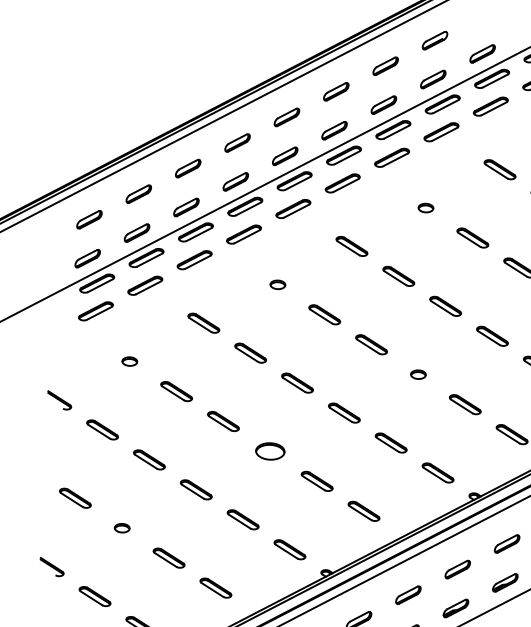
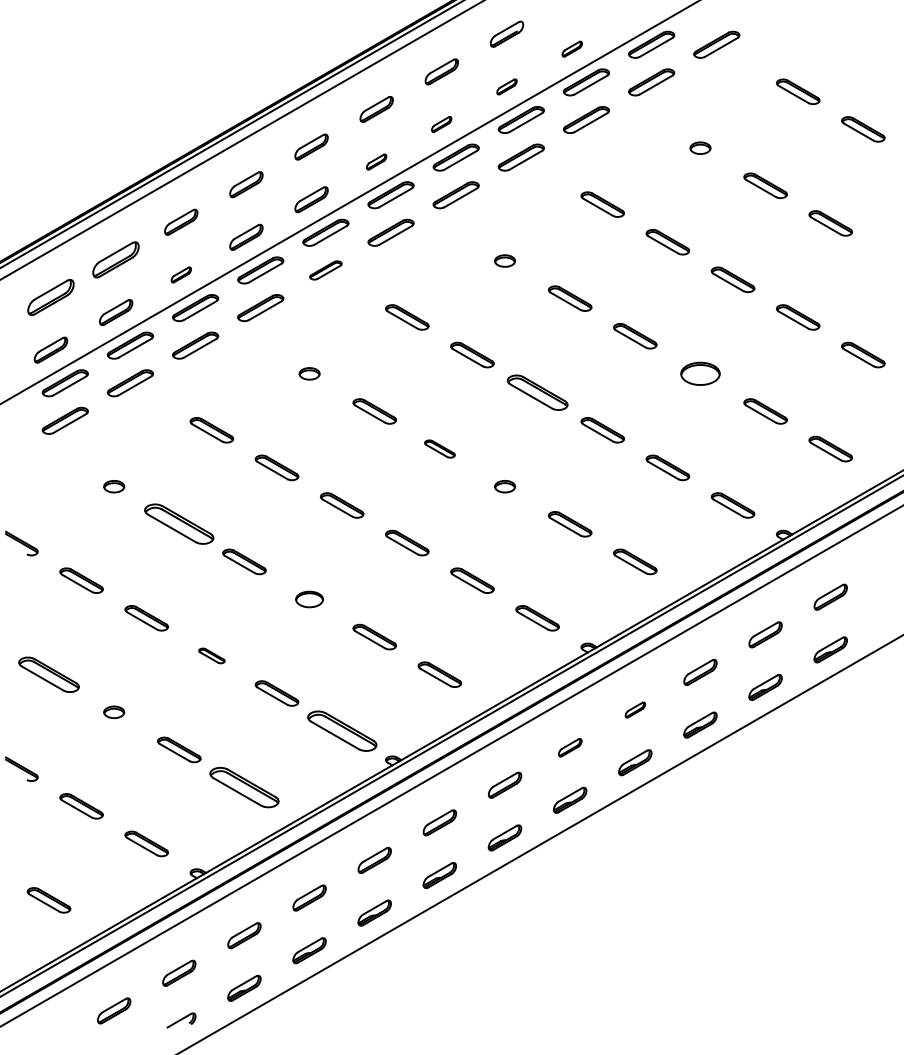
part: (482, 53) -> (572, 48), size x0.6
part: (432, 79) -> (506, 86), size x0.6
part: (383, 105) -> (441, 124), size x0.6
part: (334, 130) -> (376, 161), size x0.6
part: (139, 193) -> (116, 259), size x1.4
part: (186, 207) -> (181, 274), size x0.6
part: (293, 209) -> (325, 270), size x0.7
part: (89, 219) -> (50, 297), size x1.4
part: (445, 306) -> (537, 392), size x1.4
part: (371, 344) -> (439, 448), size x0.7
part: (176, 391) -> (179, 524), size x1.6
part: (270, 451) -> (309, 599), size x0.7
part: (196, 489) -> (211, 655), size x0.6
part: (74, 498) -> (48, 674), size x1.4
part: (507, 543) -> (635, 709), size x0.6
part: (289, 549) -> (341, 730), size x1.6
part: (458, 569) -> (570, 747), size x0.7
part: (215, 588) -> (244, 787), size x1.6

